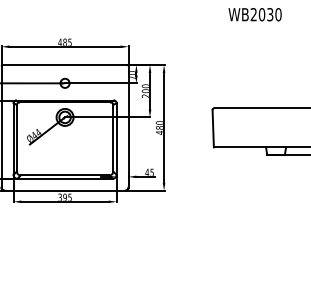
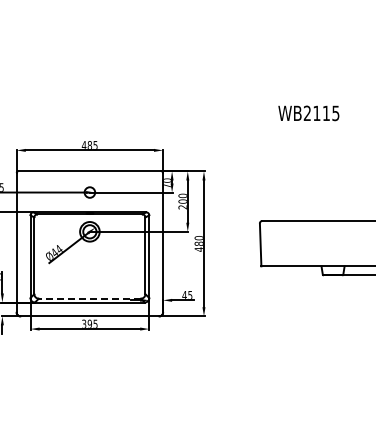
text: (270, 14) -> (326, 113), WB2030 -> WB2115
line: (64, 175) -> (89, 298), solid -> dashed

